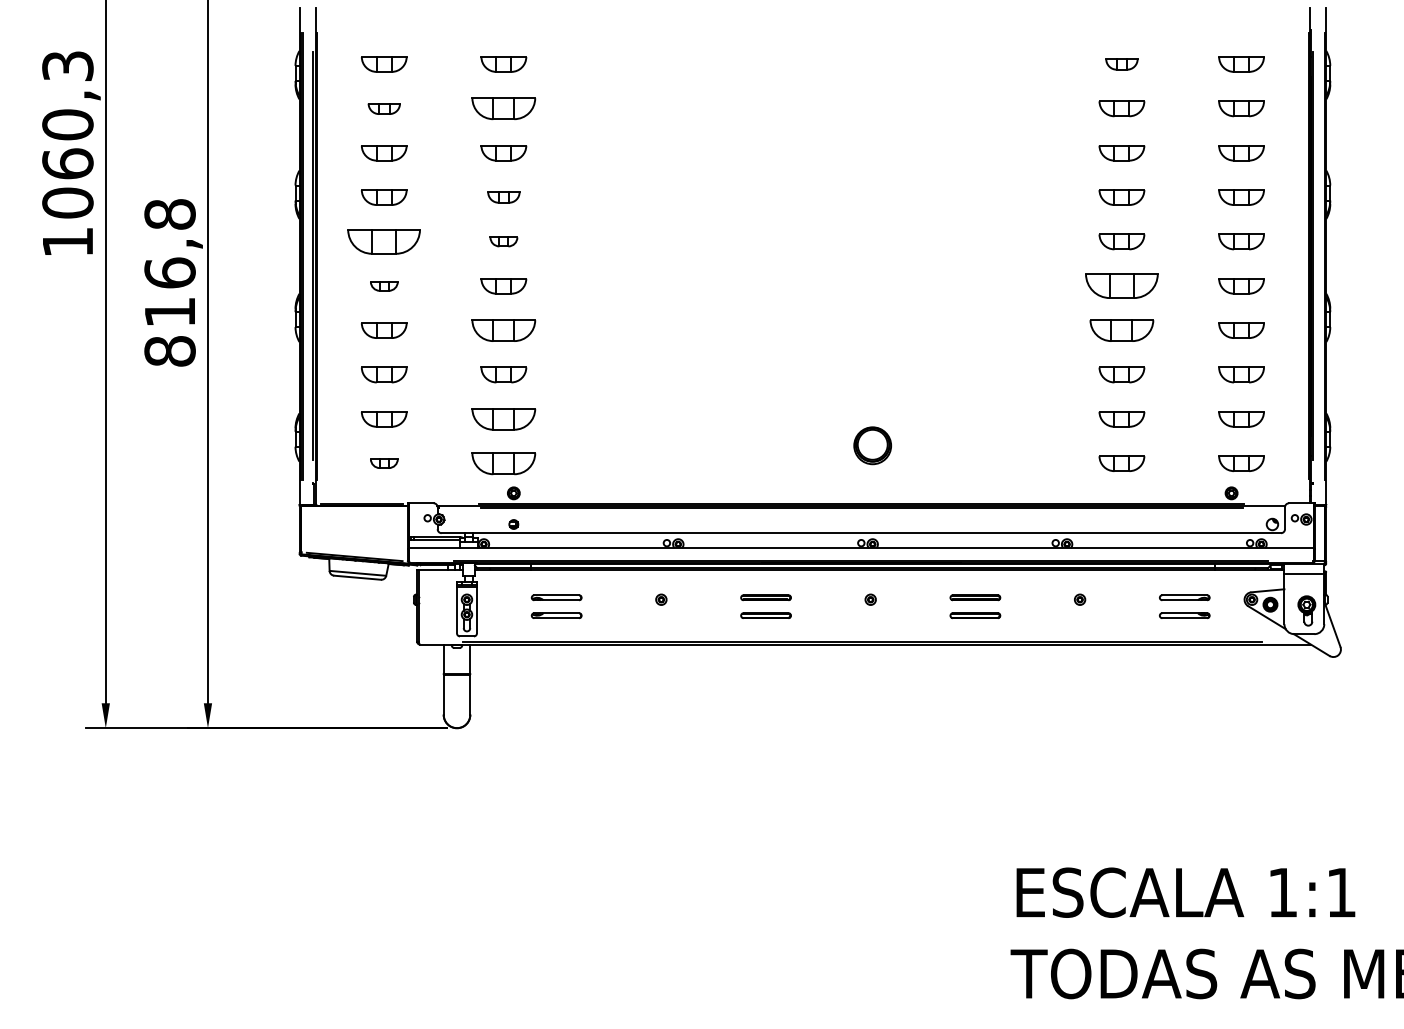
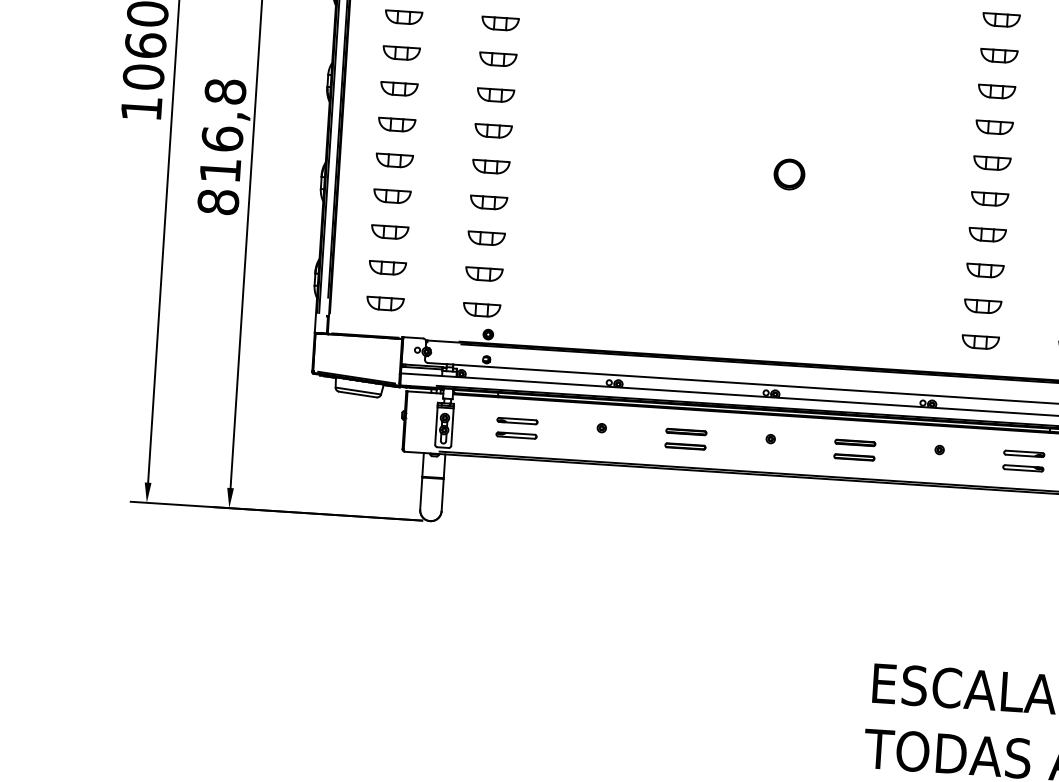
part: (1121, 64) -> (1001, 20), size x1.43
part: (384, 108) -> (404, 17), size x1.43
part: (503, 108) -> (500, 23), size x0.71
part: (503, 197) -> (495, 95), size x1.43
part: (384, 241) -> (397, 124), size x0.62
part: (503, 241) -> (493, 130), size x1.67
part: (384, 286) -> (394, 160), size x1.67
part: (1121, 286) -> (989, 199), size x0.62
part: (503, 330) -> (488, 202), size x0.71
part: (1121, 330) -> (987, 234), size x0.71
part: (503, 419) -> (483, 274), size x0.71
part: (872, 445) -> (789, 174), moved
part: (384, 463) -> (385, 303), size x1.67
part: (503, 463) -> (481, 309), size x0.71

